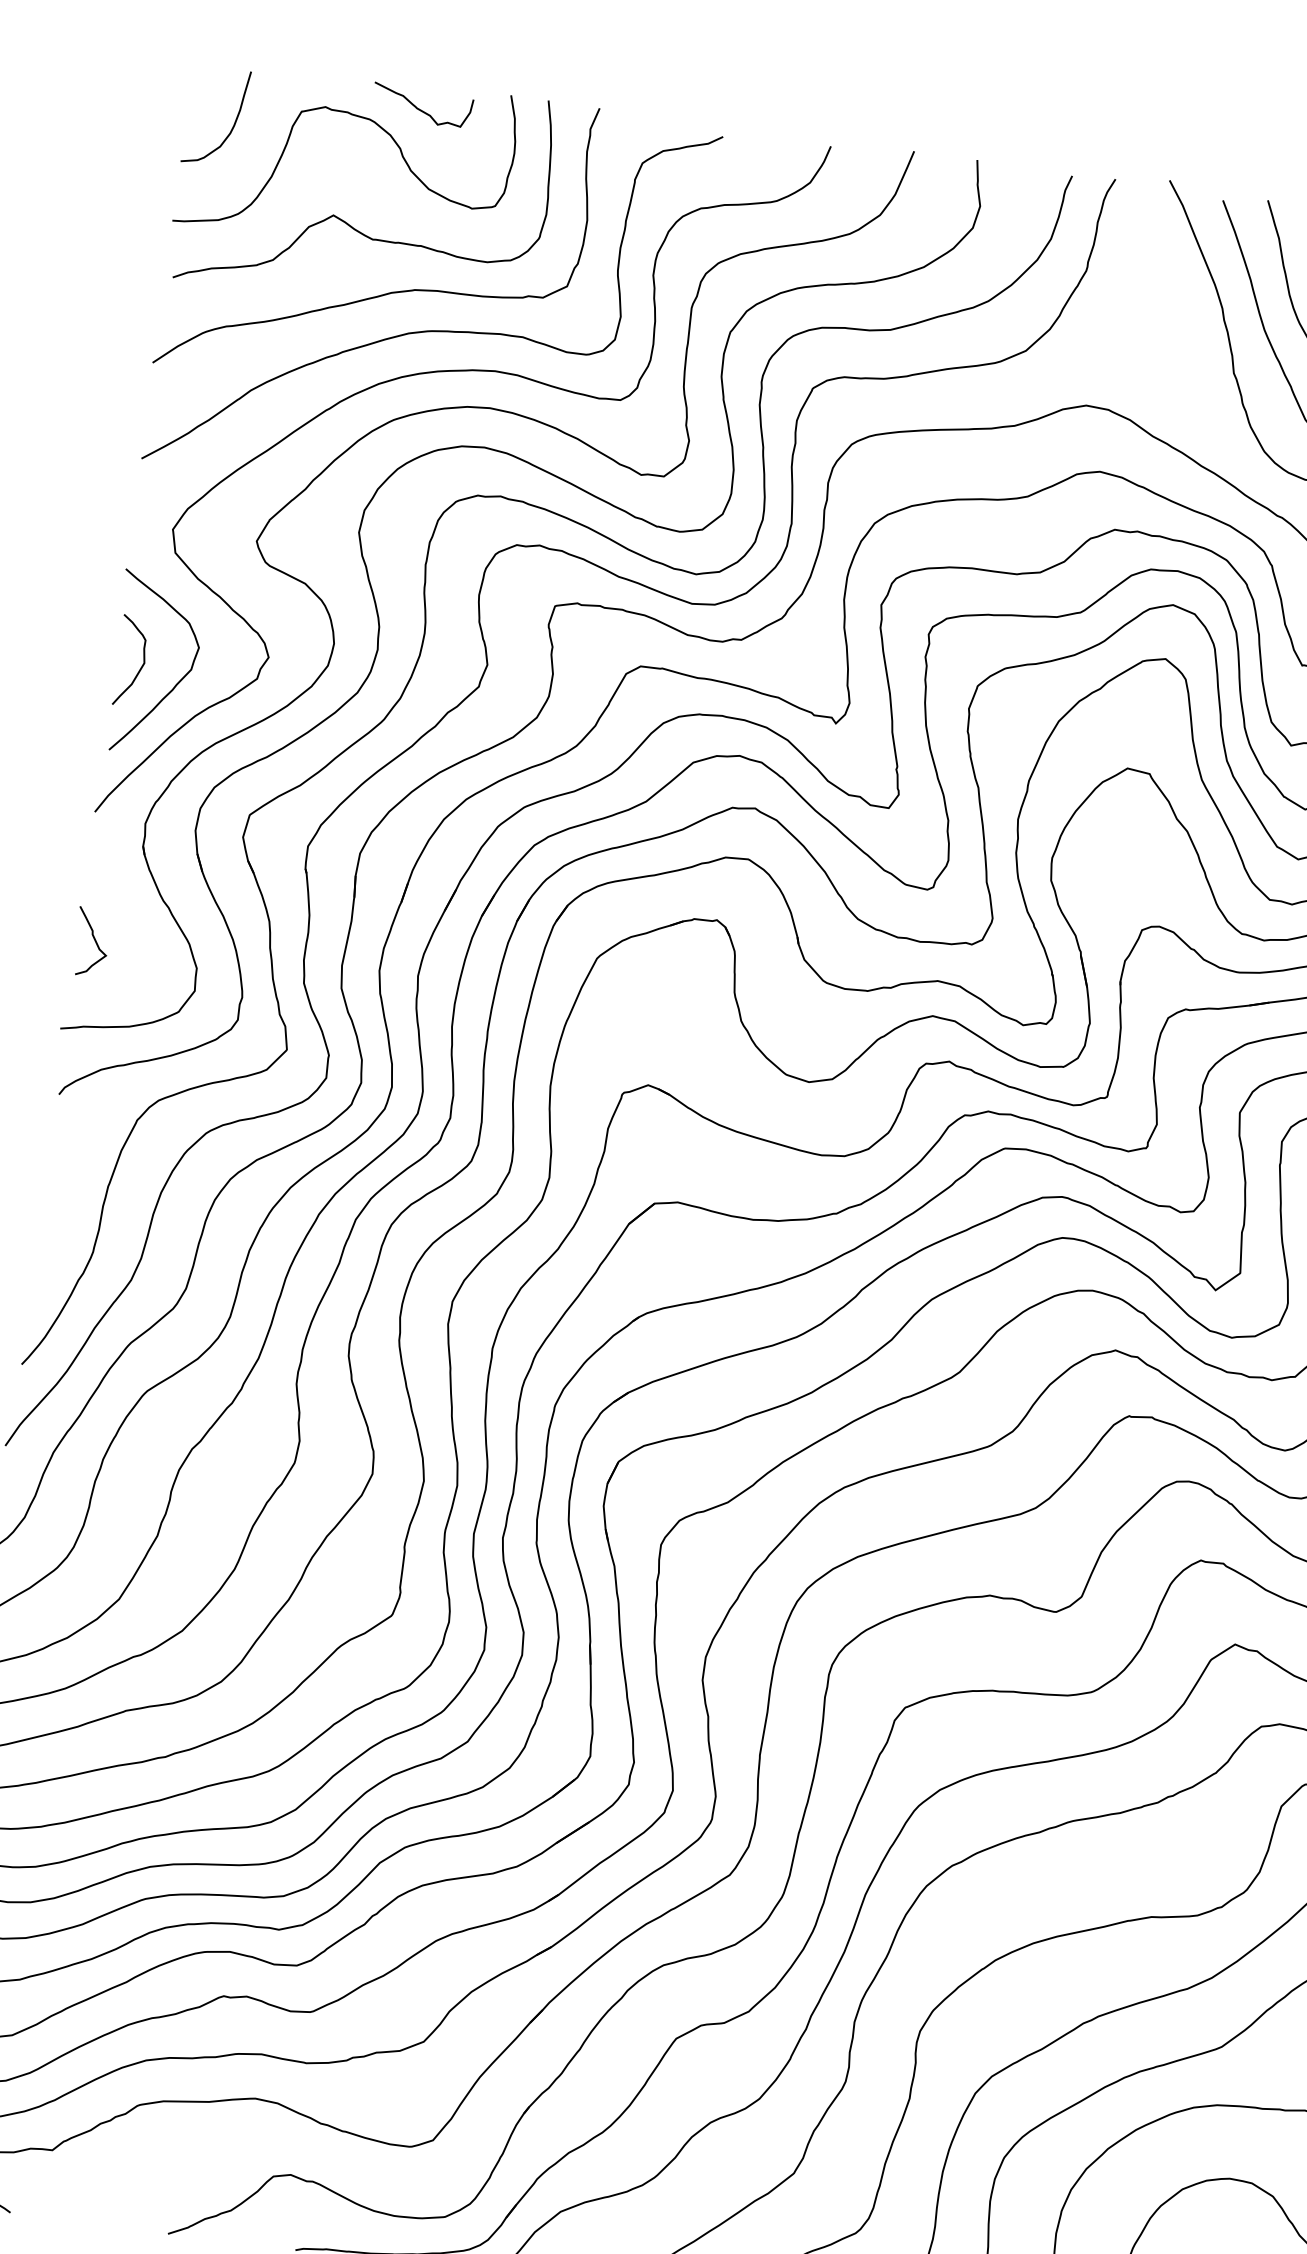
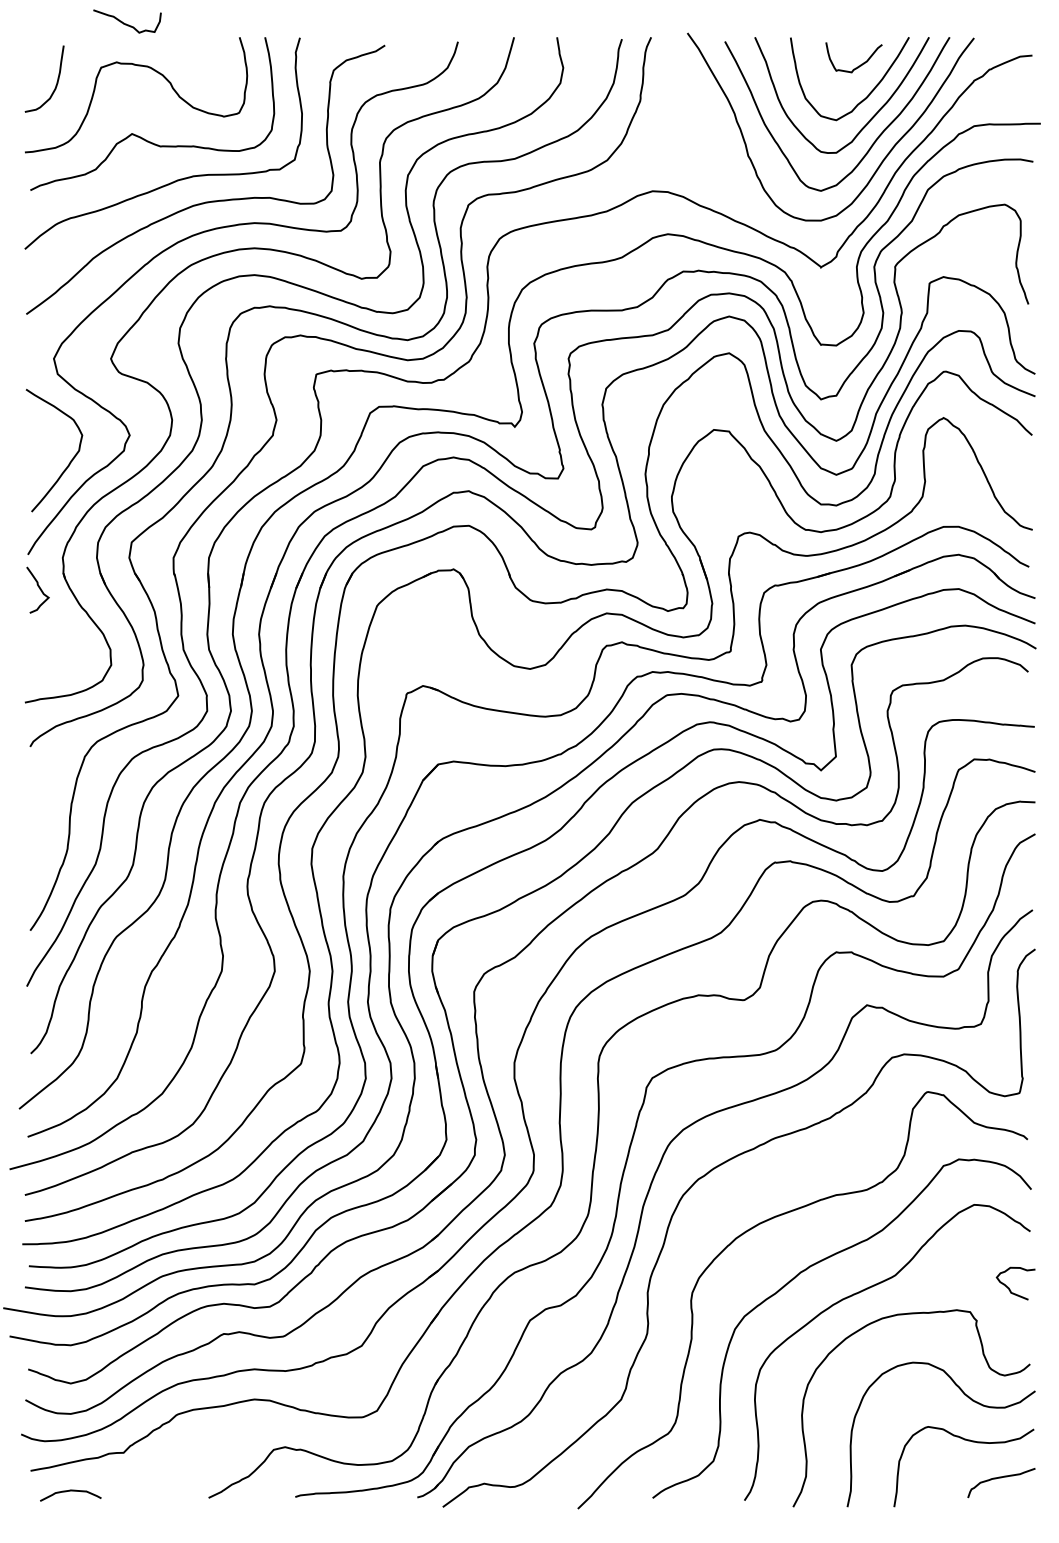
curve: (420, 108) -> (126, 23), moved
curve: (141, 663) -> (45, 451), removed
curve: (94, 941) -> (39, 589), moved

